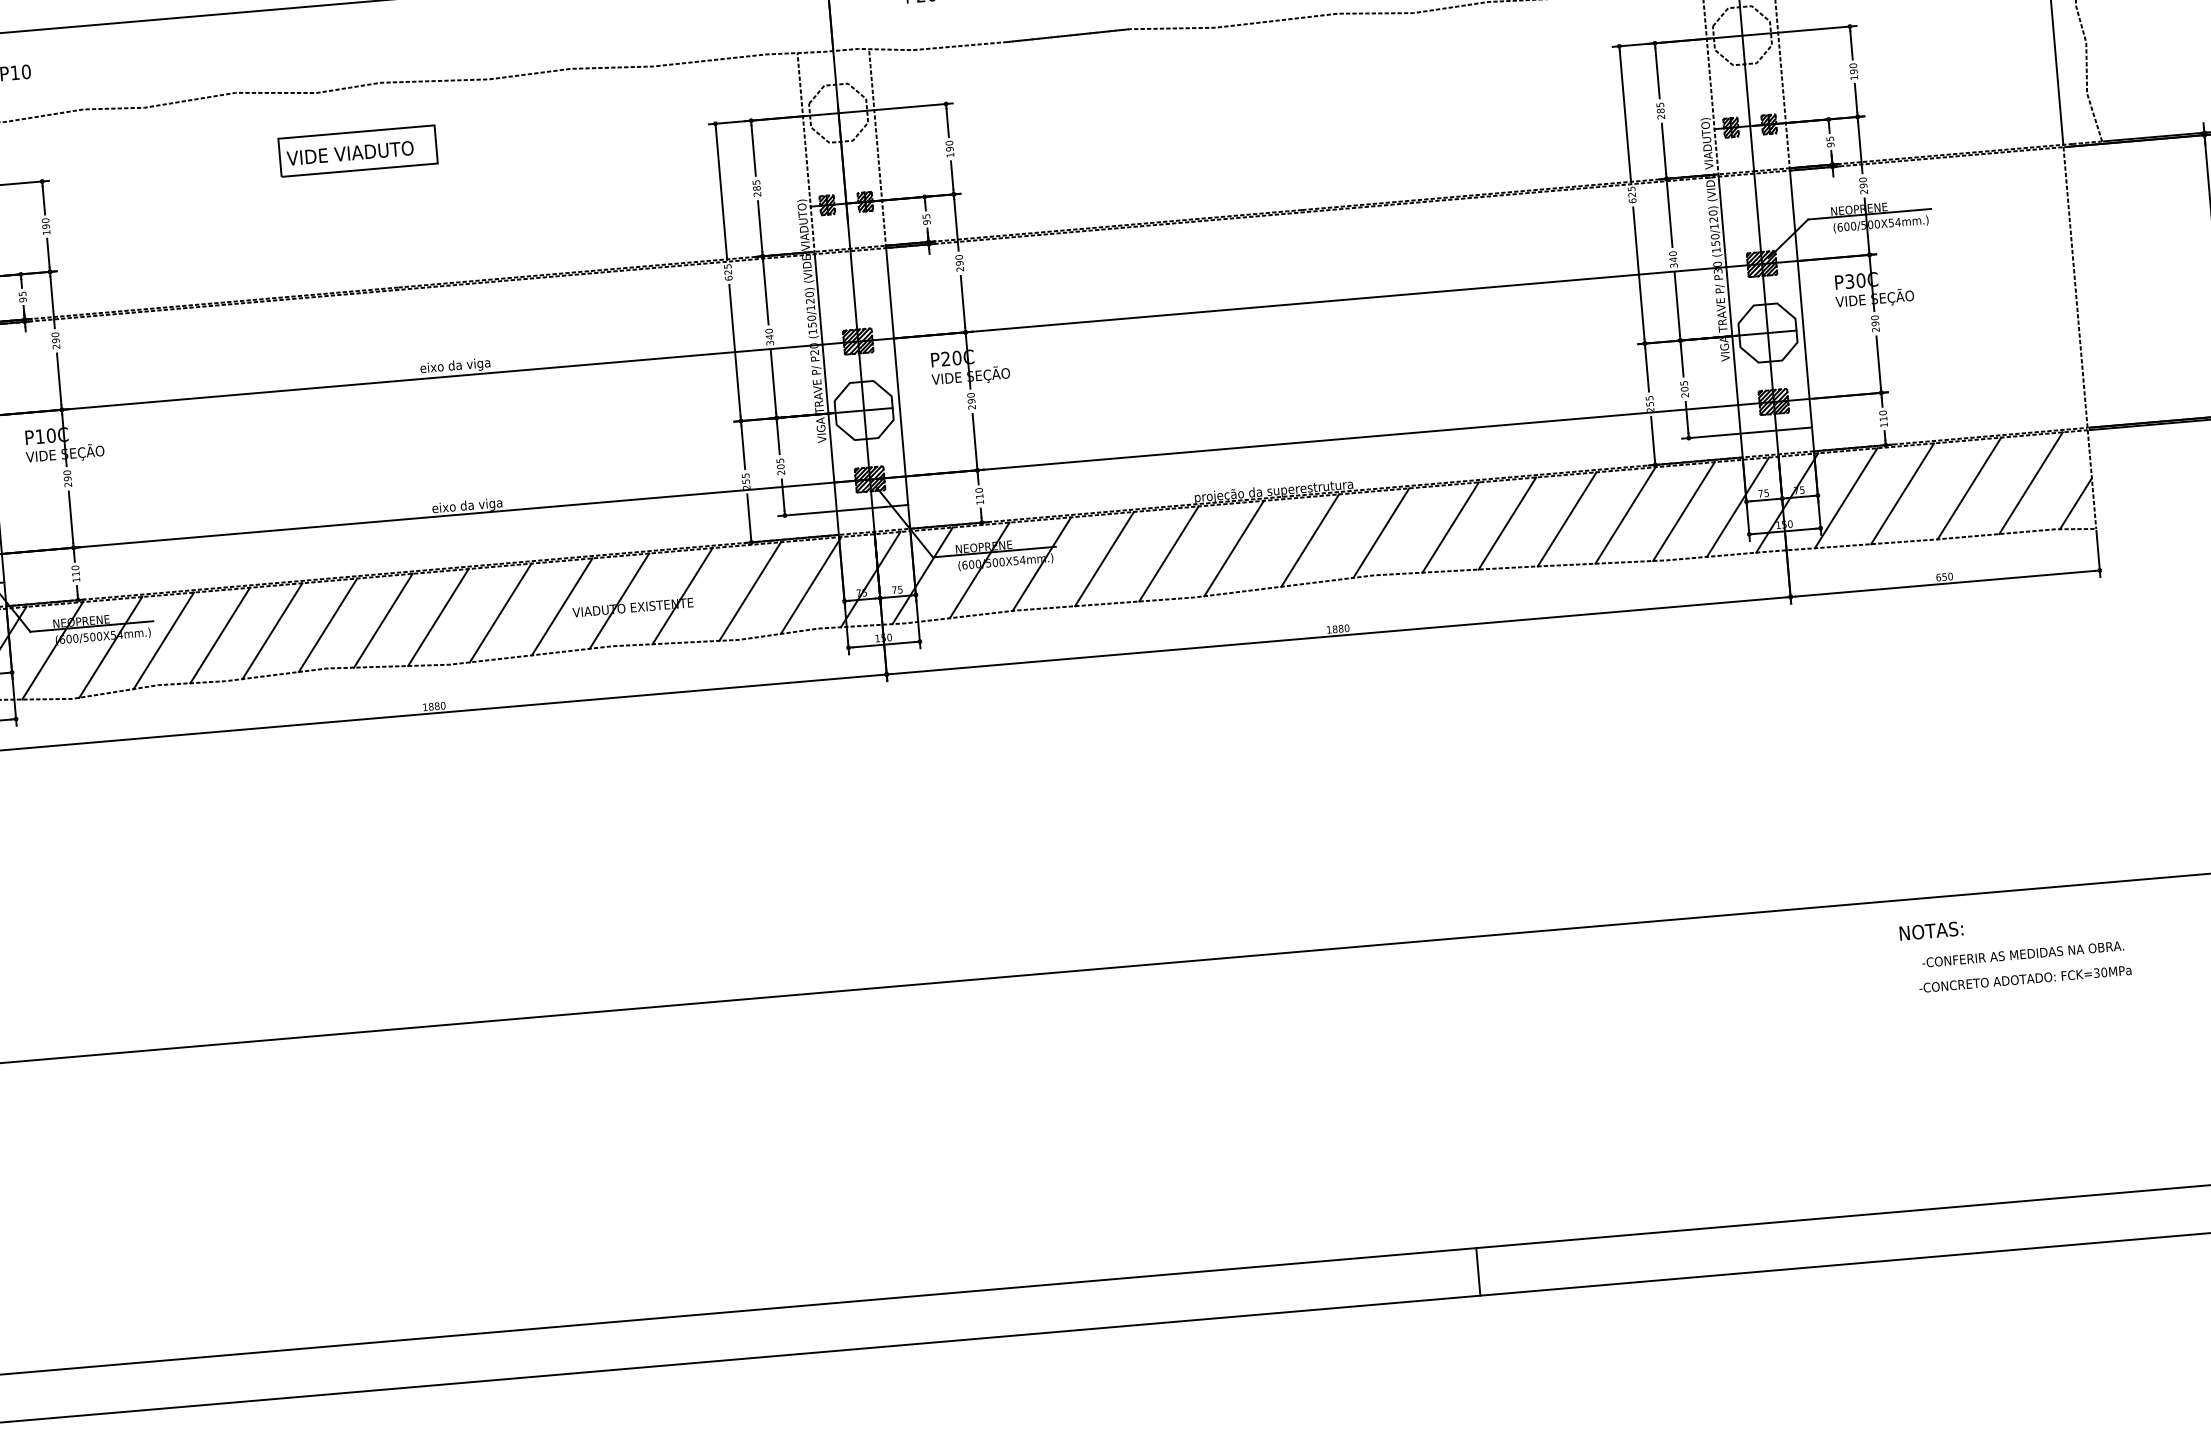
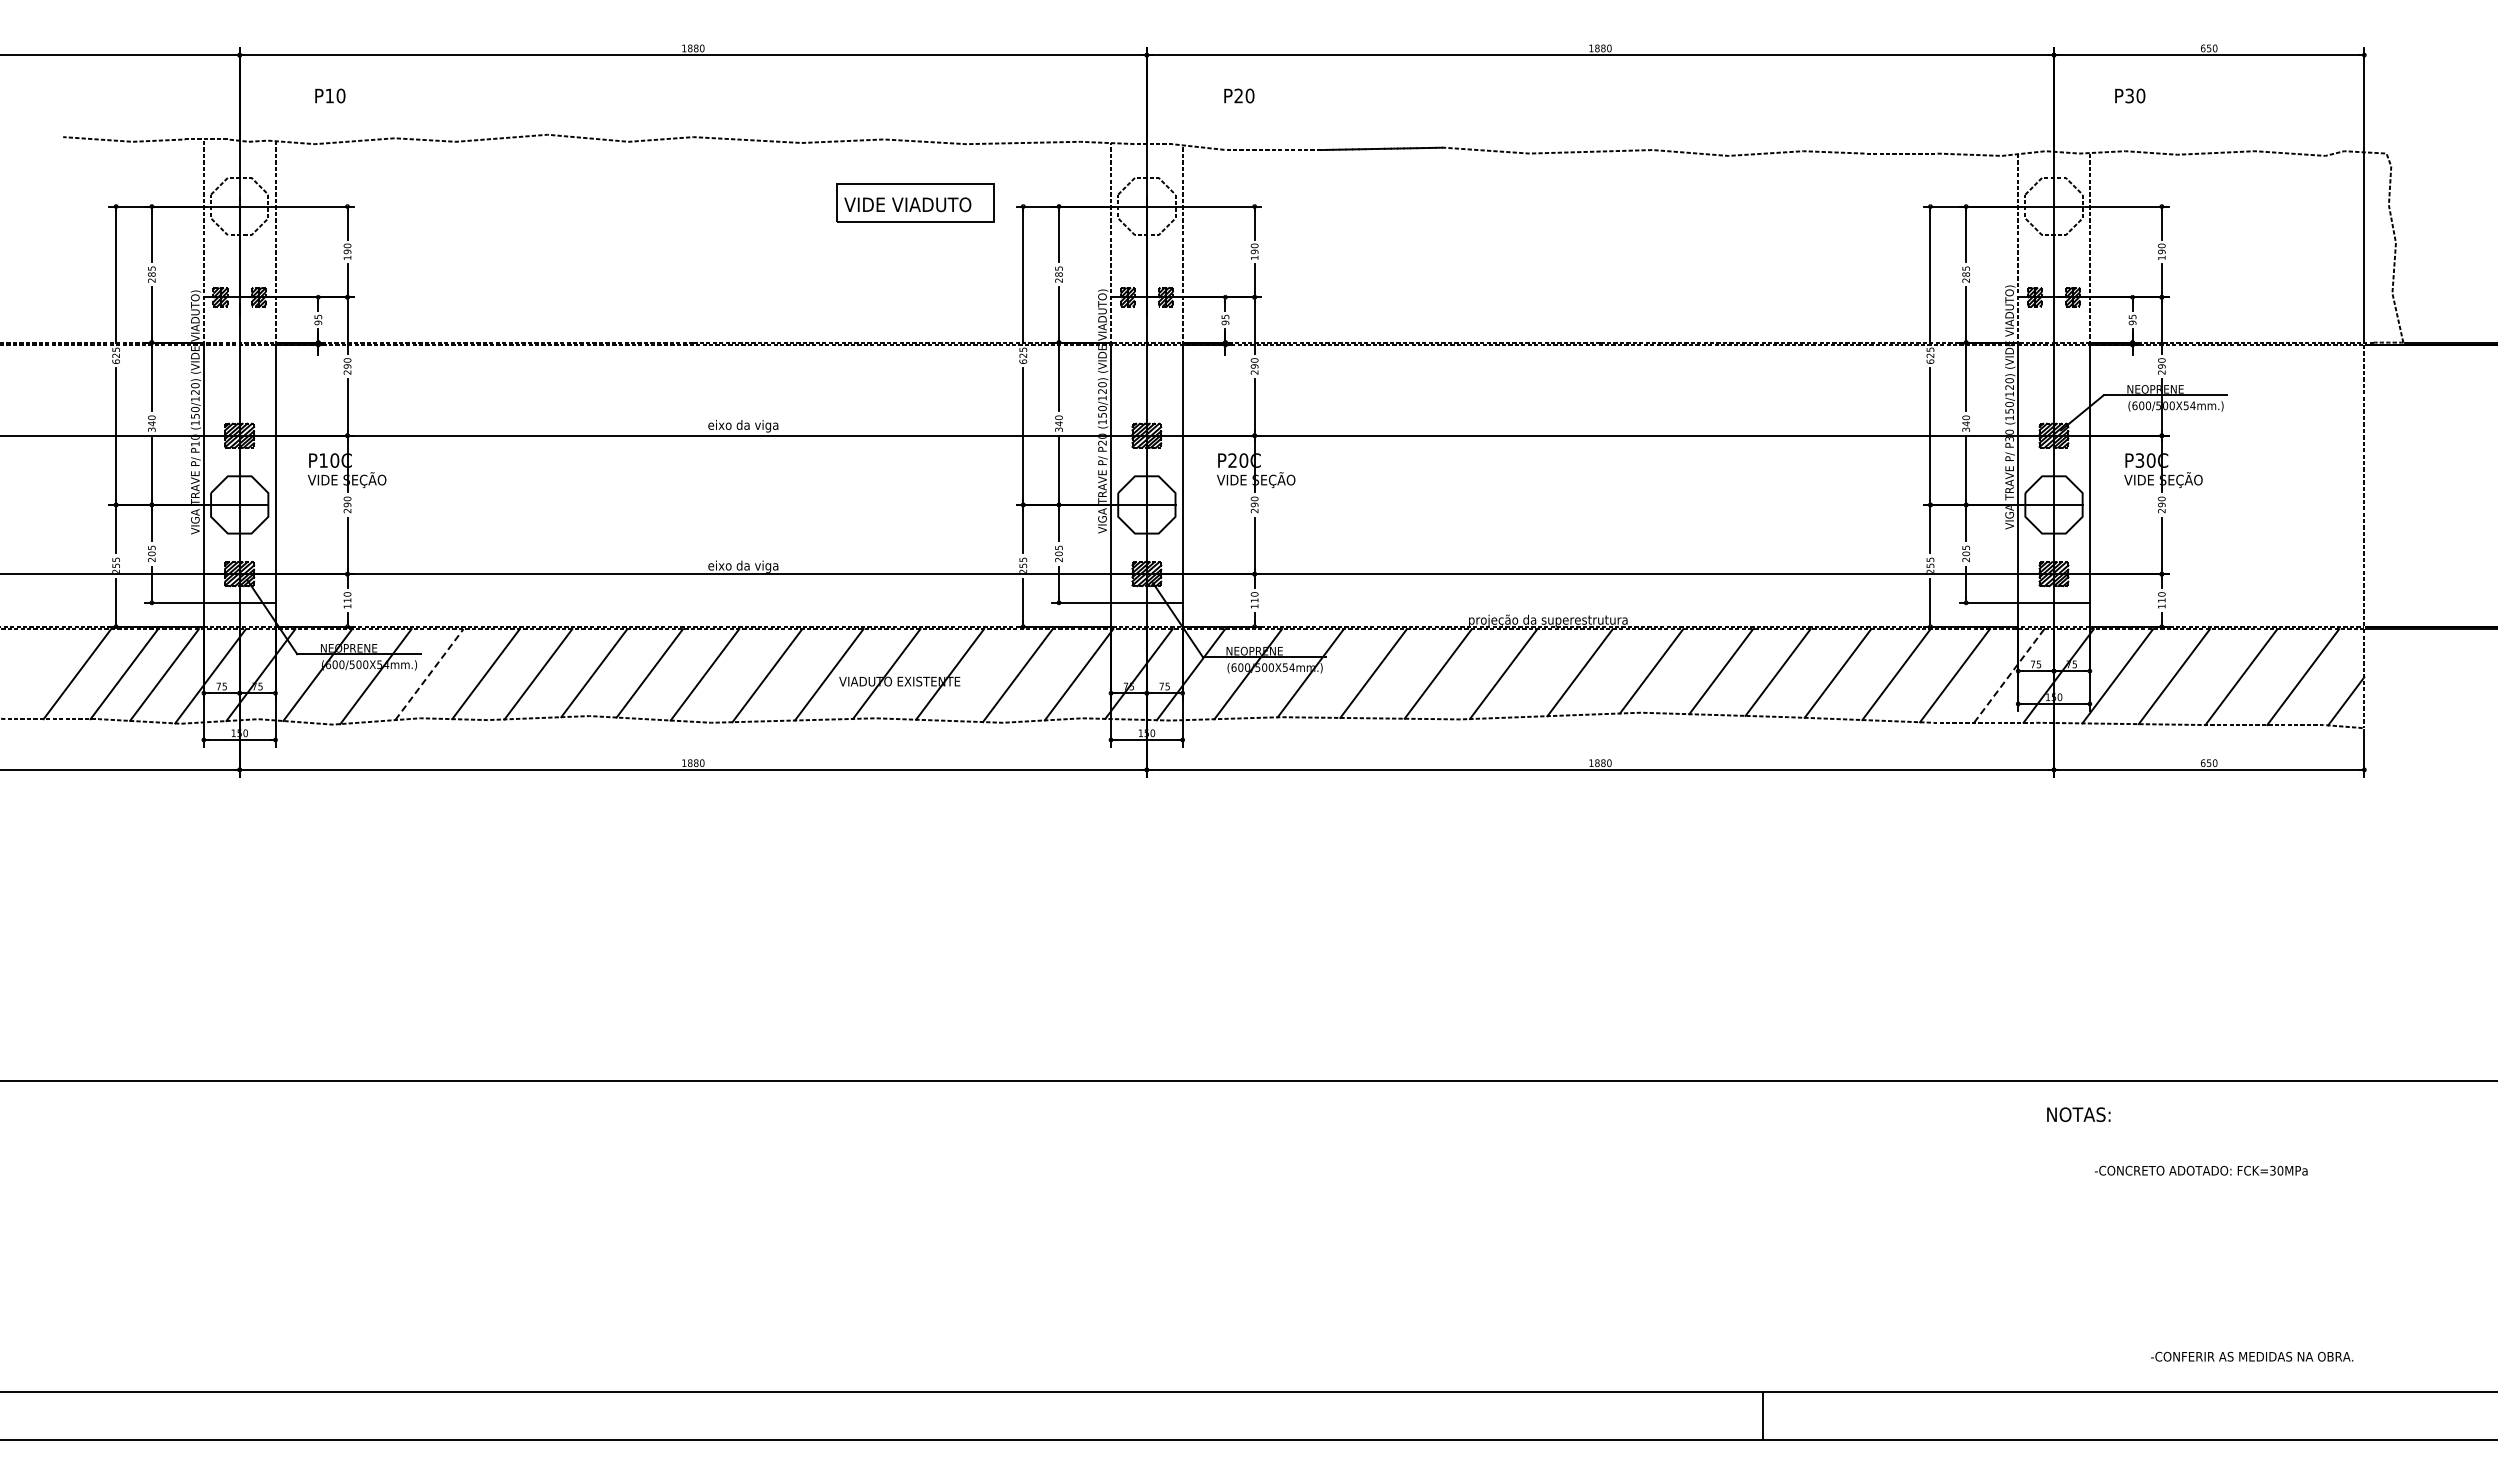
part: (357, 150) -> (915, 202), moved
line: (1738, 506) -> (2009, 675), solid -> dashed
line: (163, 640) -> (429, 674), solid -> dashed
text: (1931, 930) -> (2078, 1114), moved
text: (2023, 954) -> (2252, 1356), moved
text: (2025, 978) -> (2201, 1170), moved
line: (1478, 1271) -> (1763, 1415), moved

